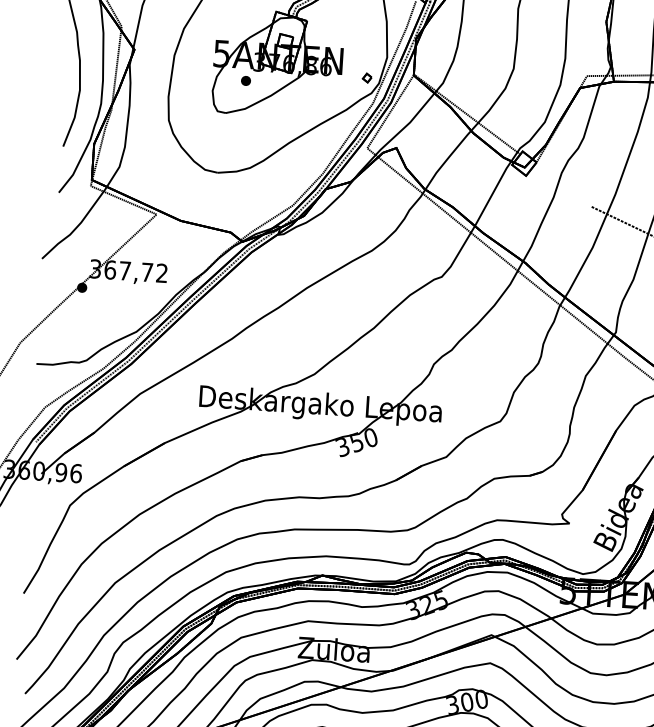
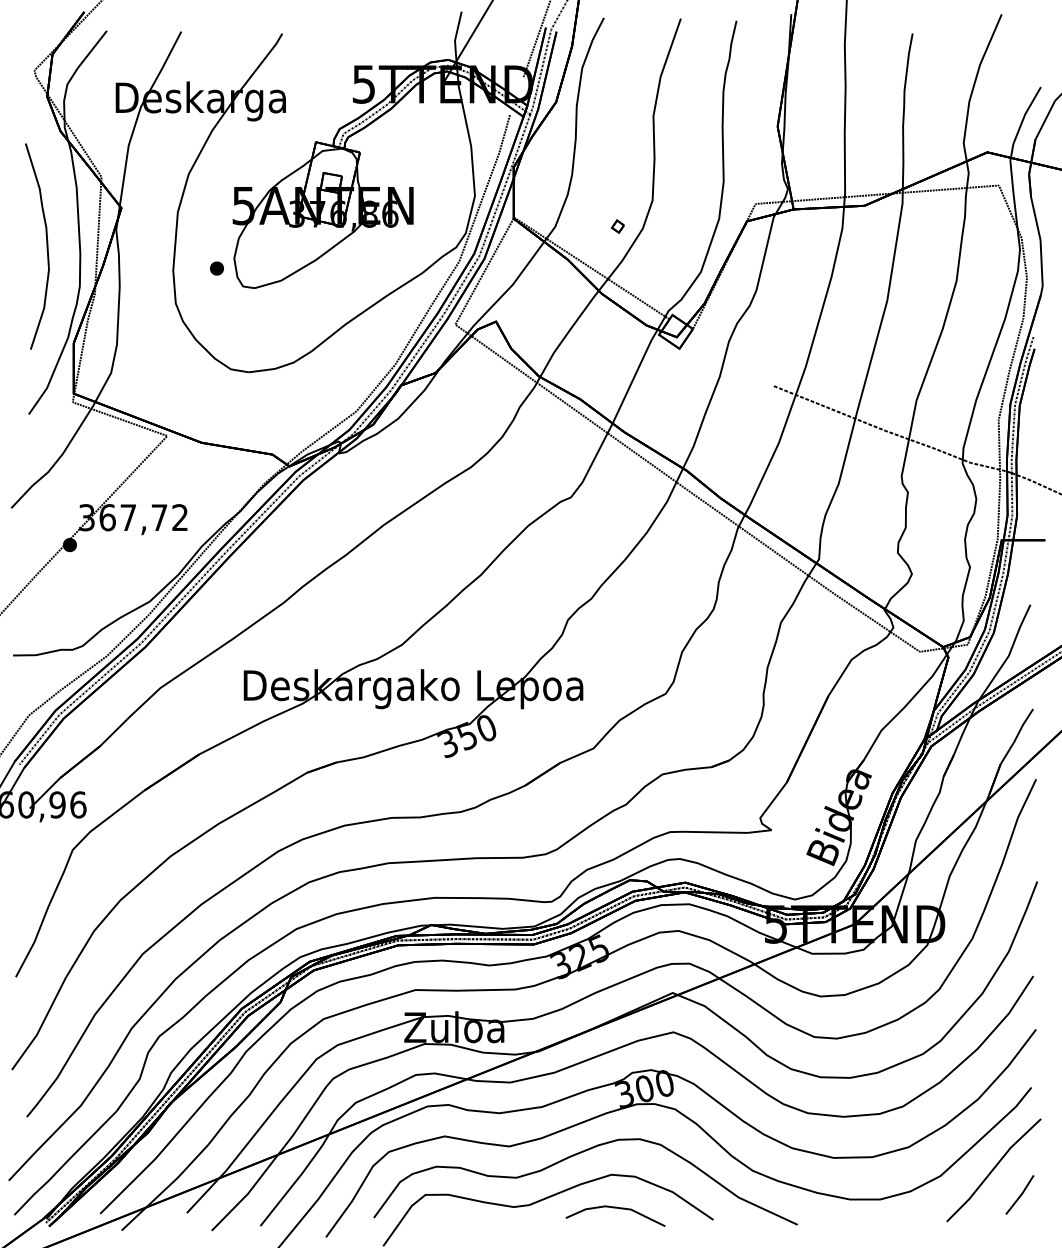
part: (366, 77) -> (617, 226), moved
part: (245, 80) -> (216, 268), moved

